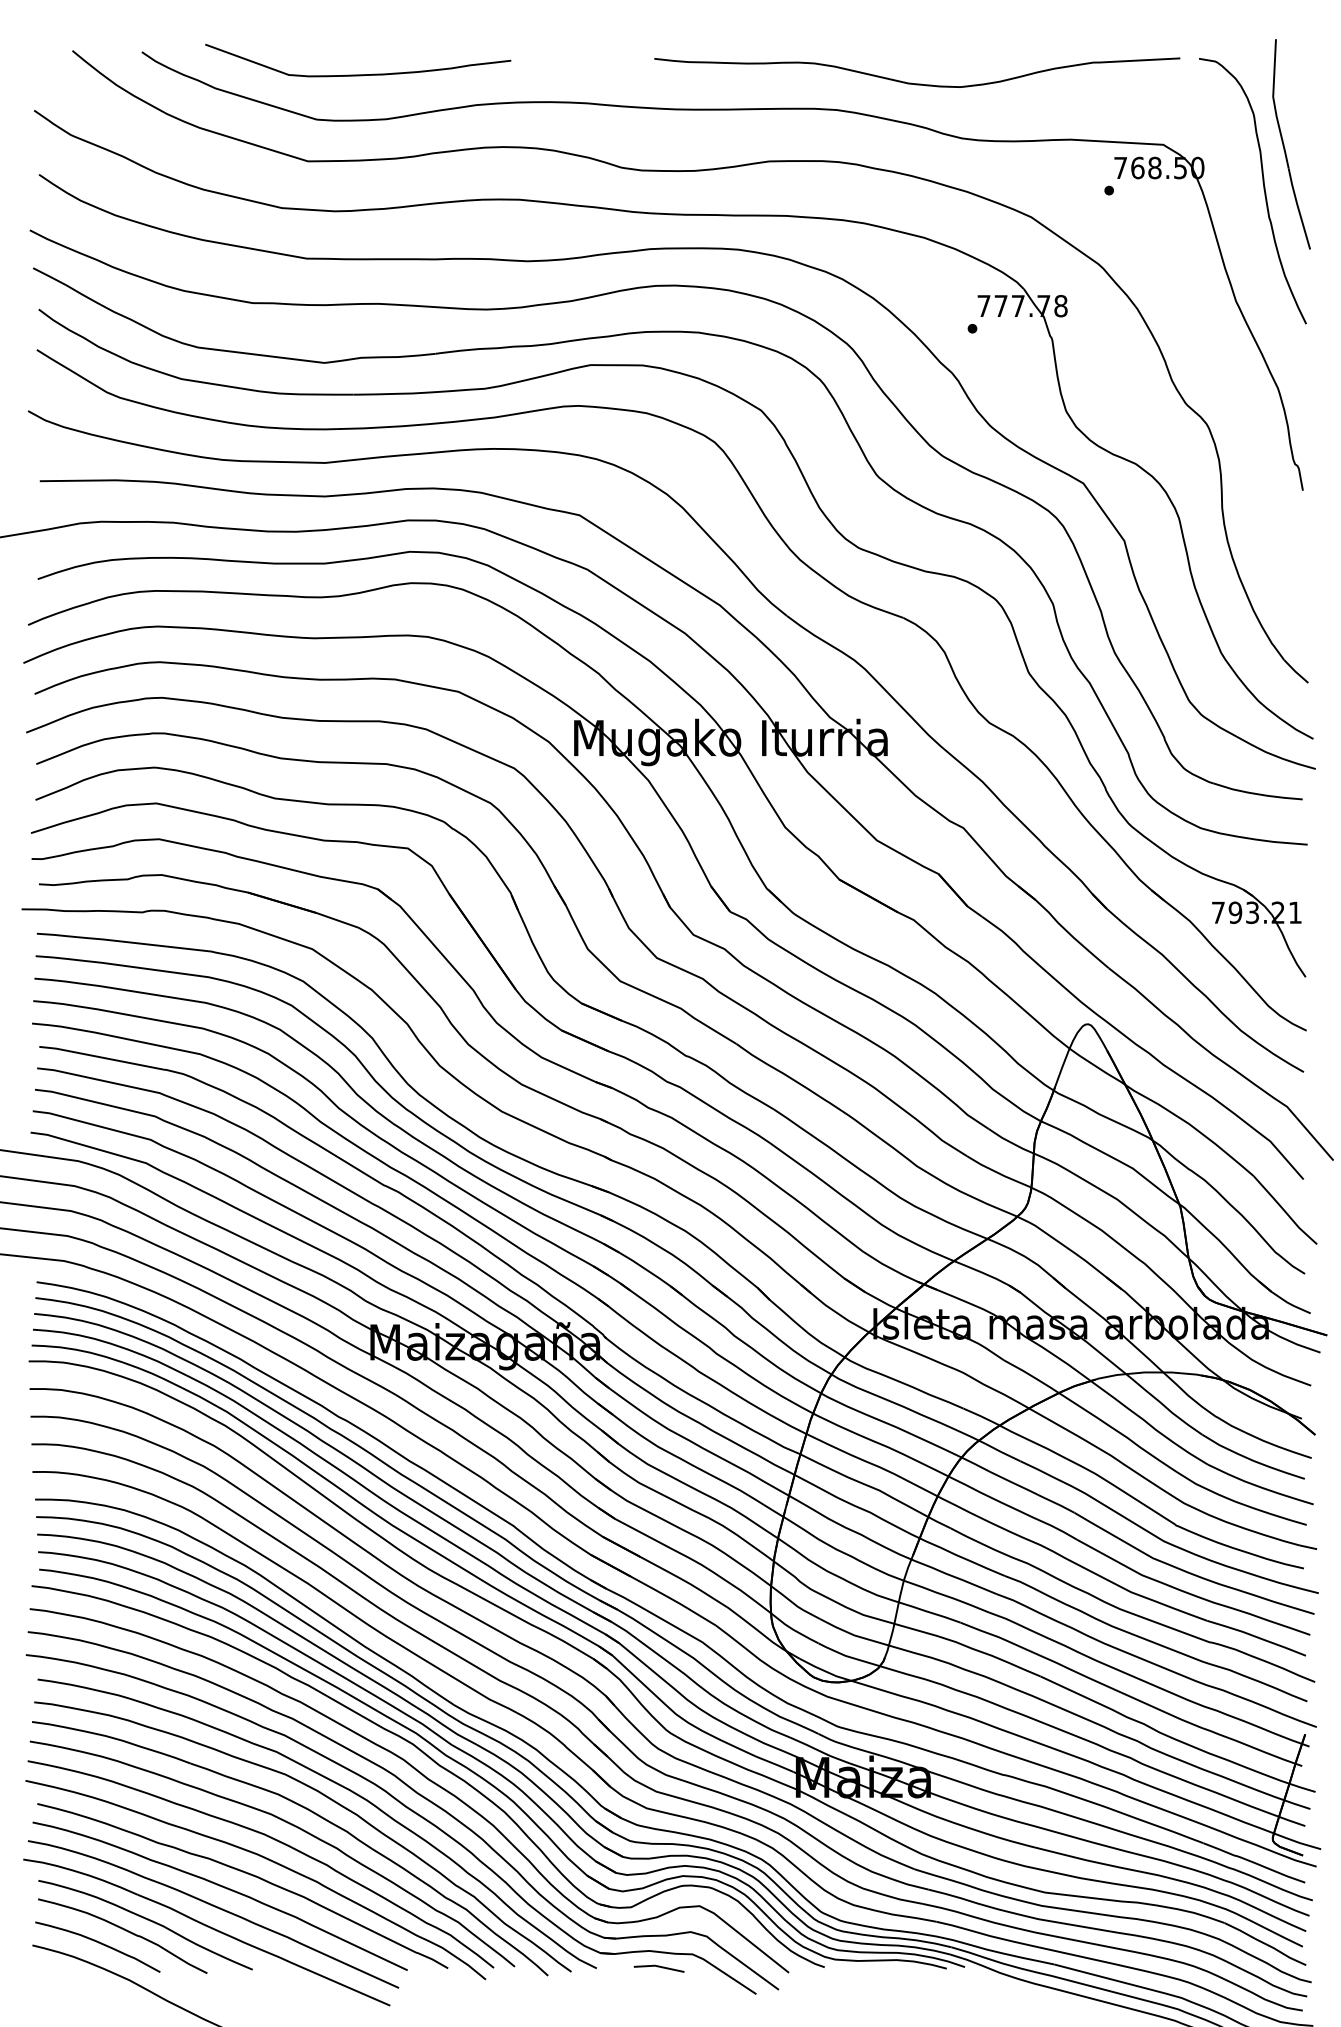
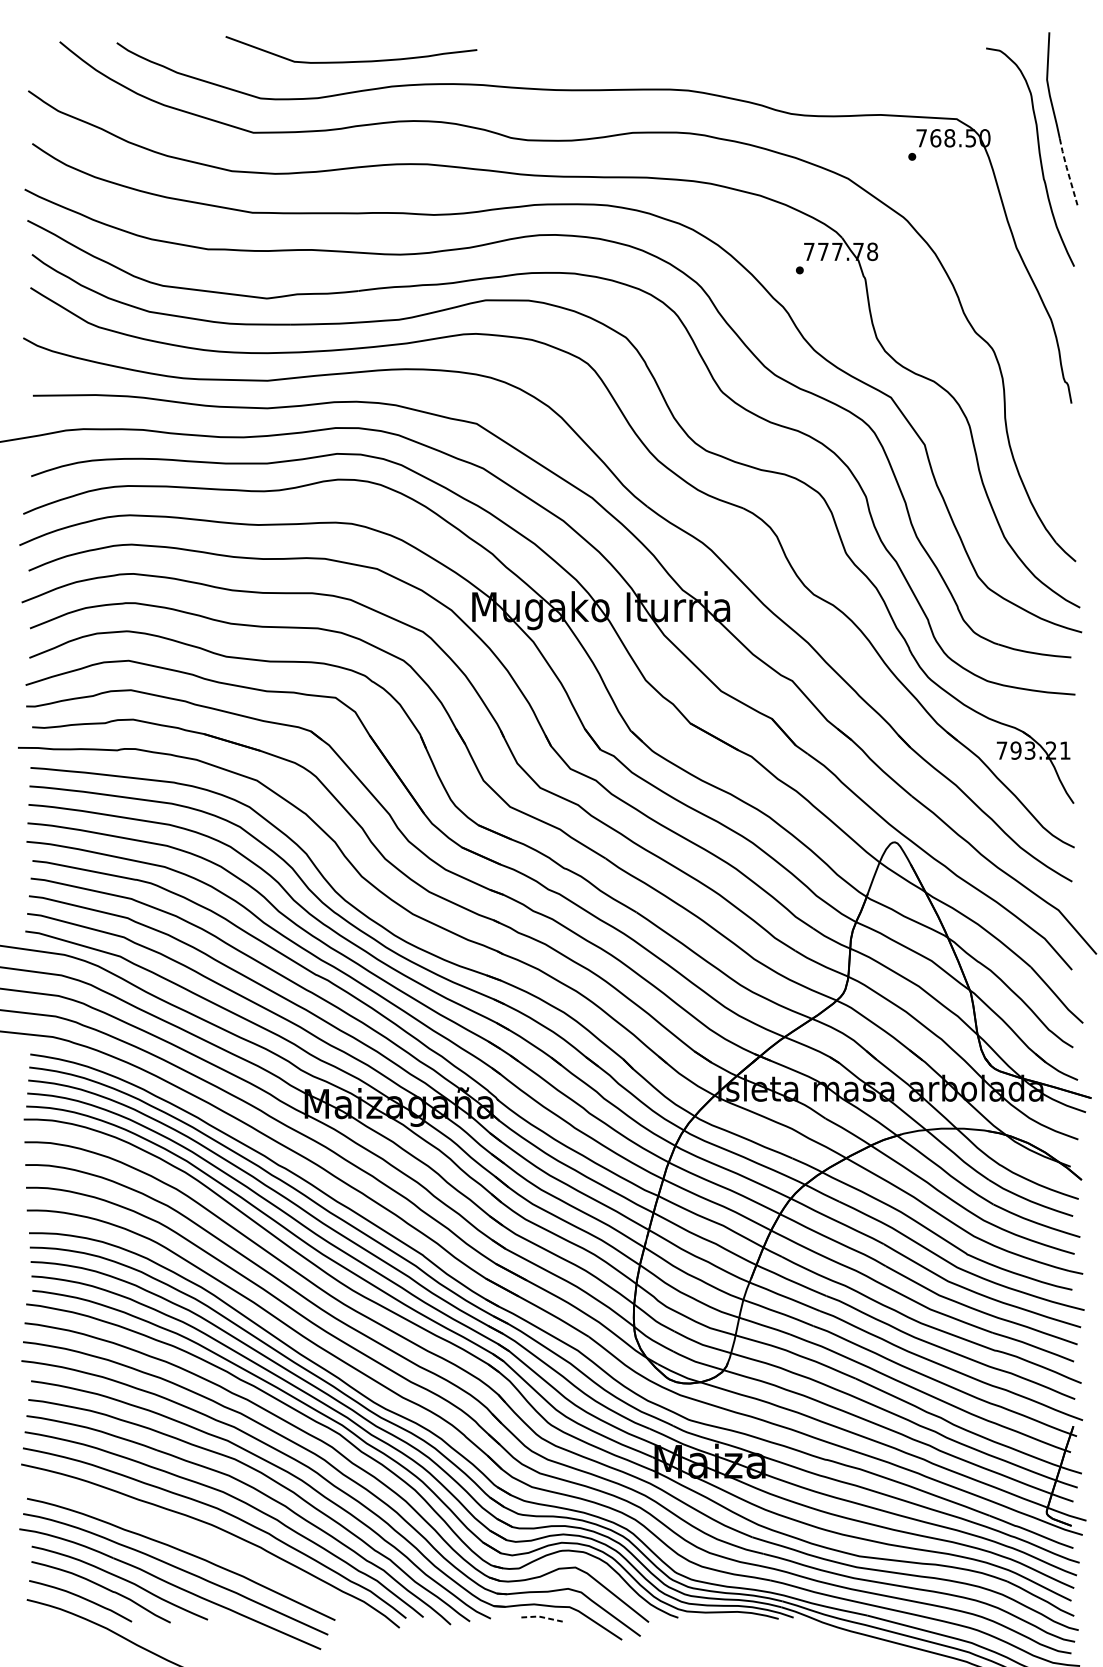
curve: (358, 74) -> (351, 61), moved
curve: (917, 83) -> (754, 68), removed
line: (1298, 207) -> (1067, 170), solid -> dashed
curve: (247, 1874) -> (203, 1541), removed
line: (658, 1966) -> (541, 1617), solid -> dashed

